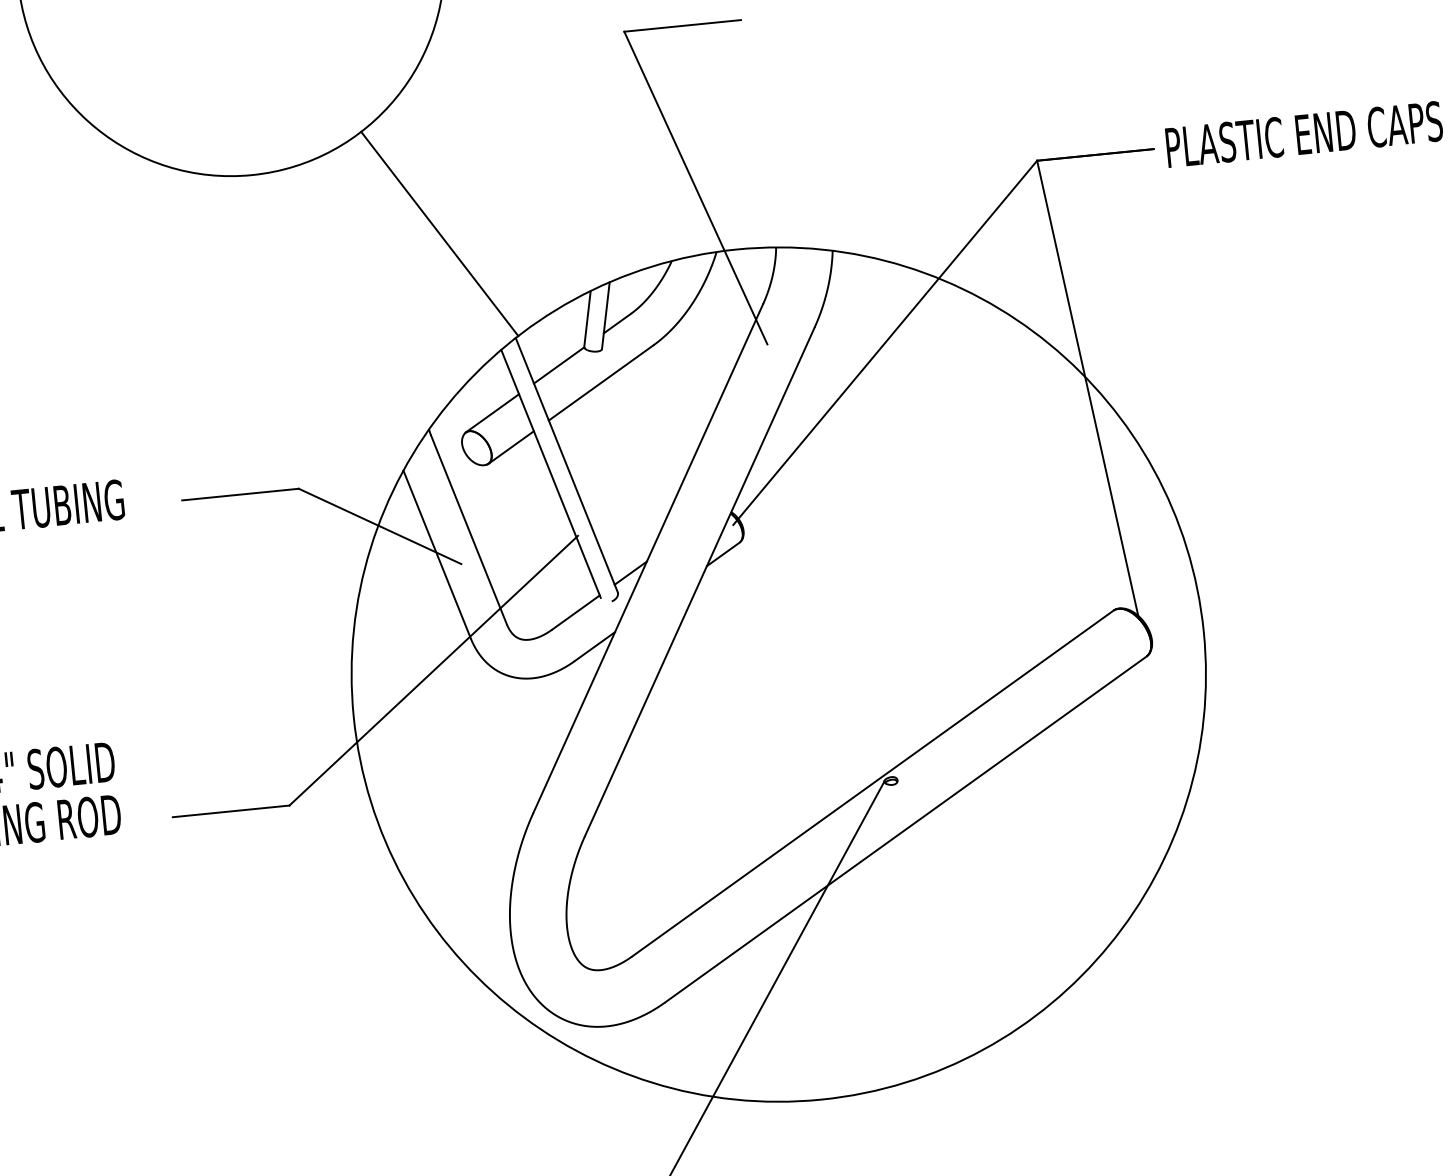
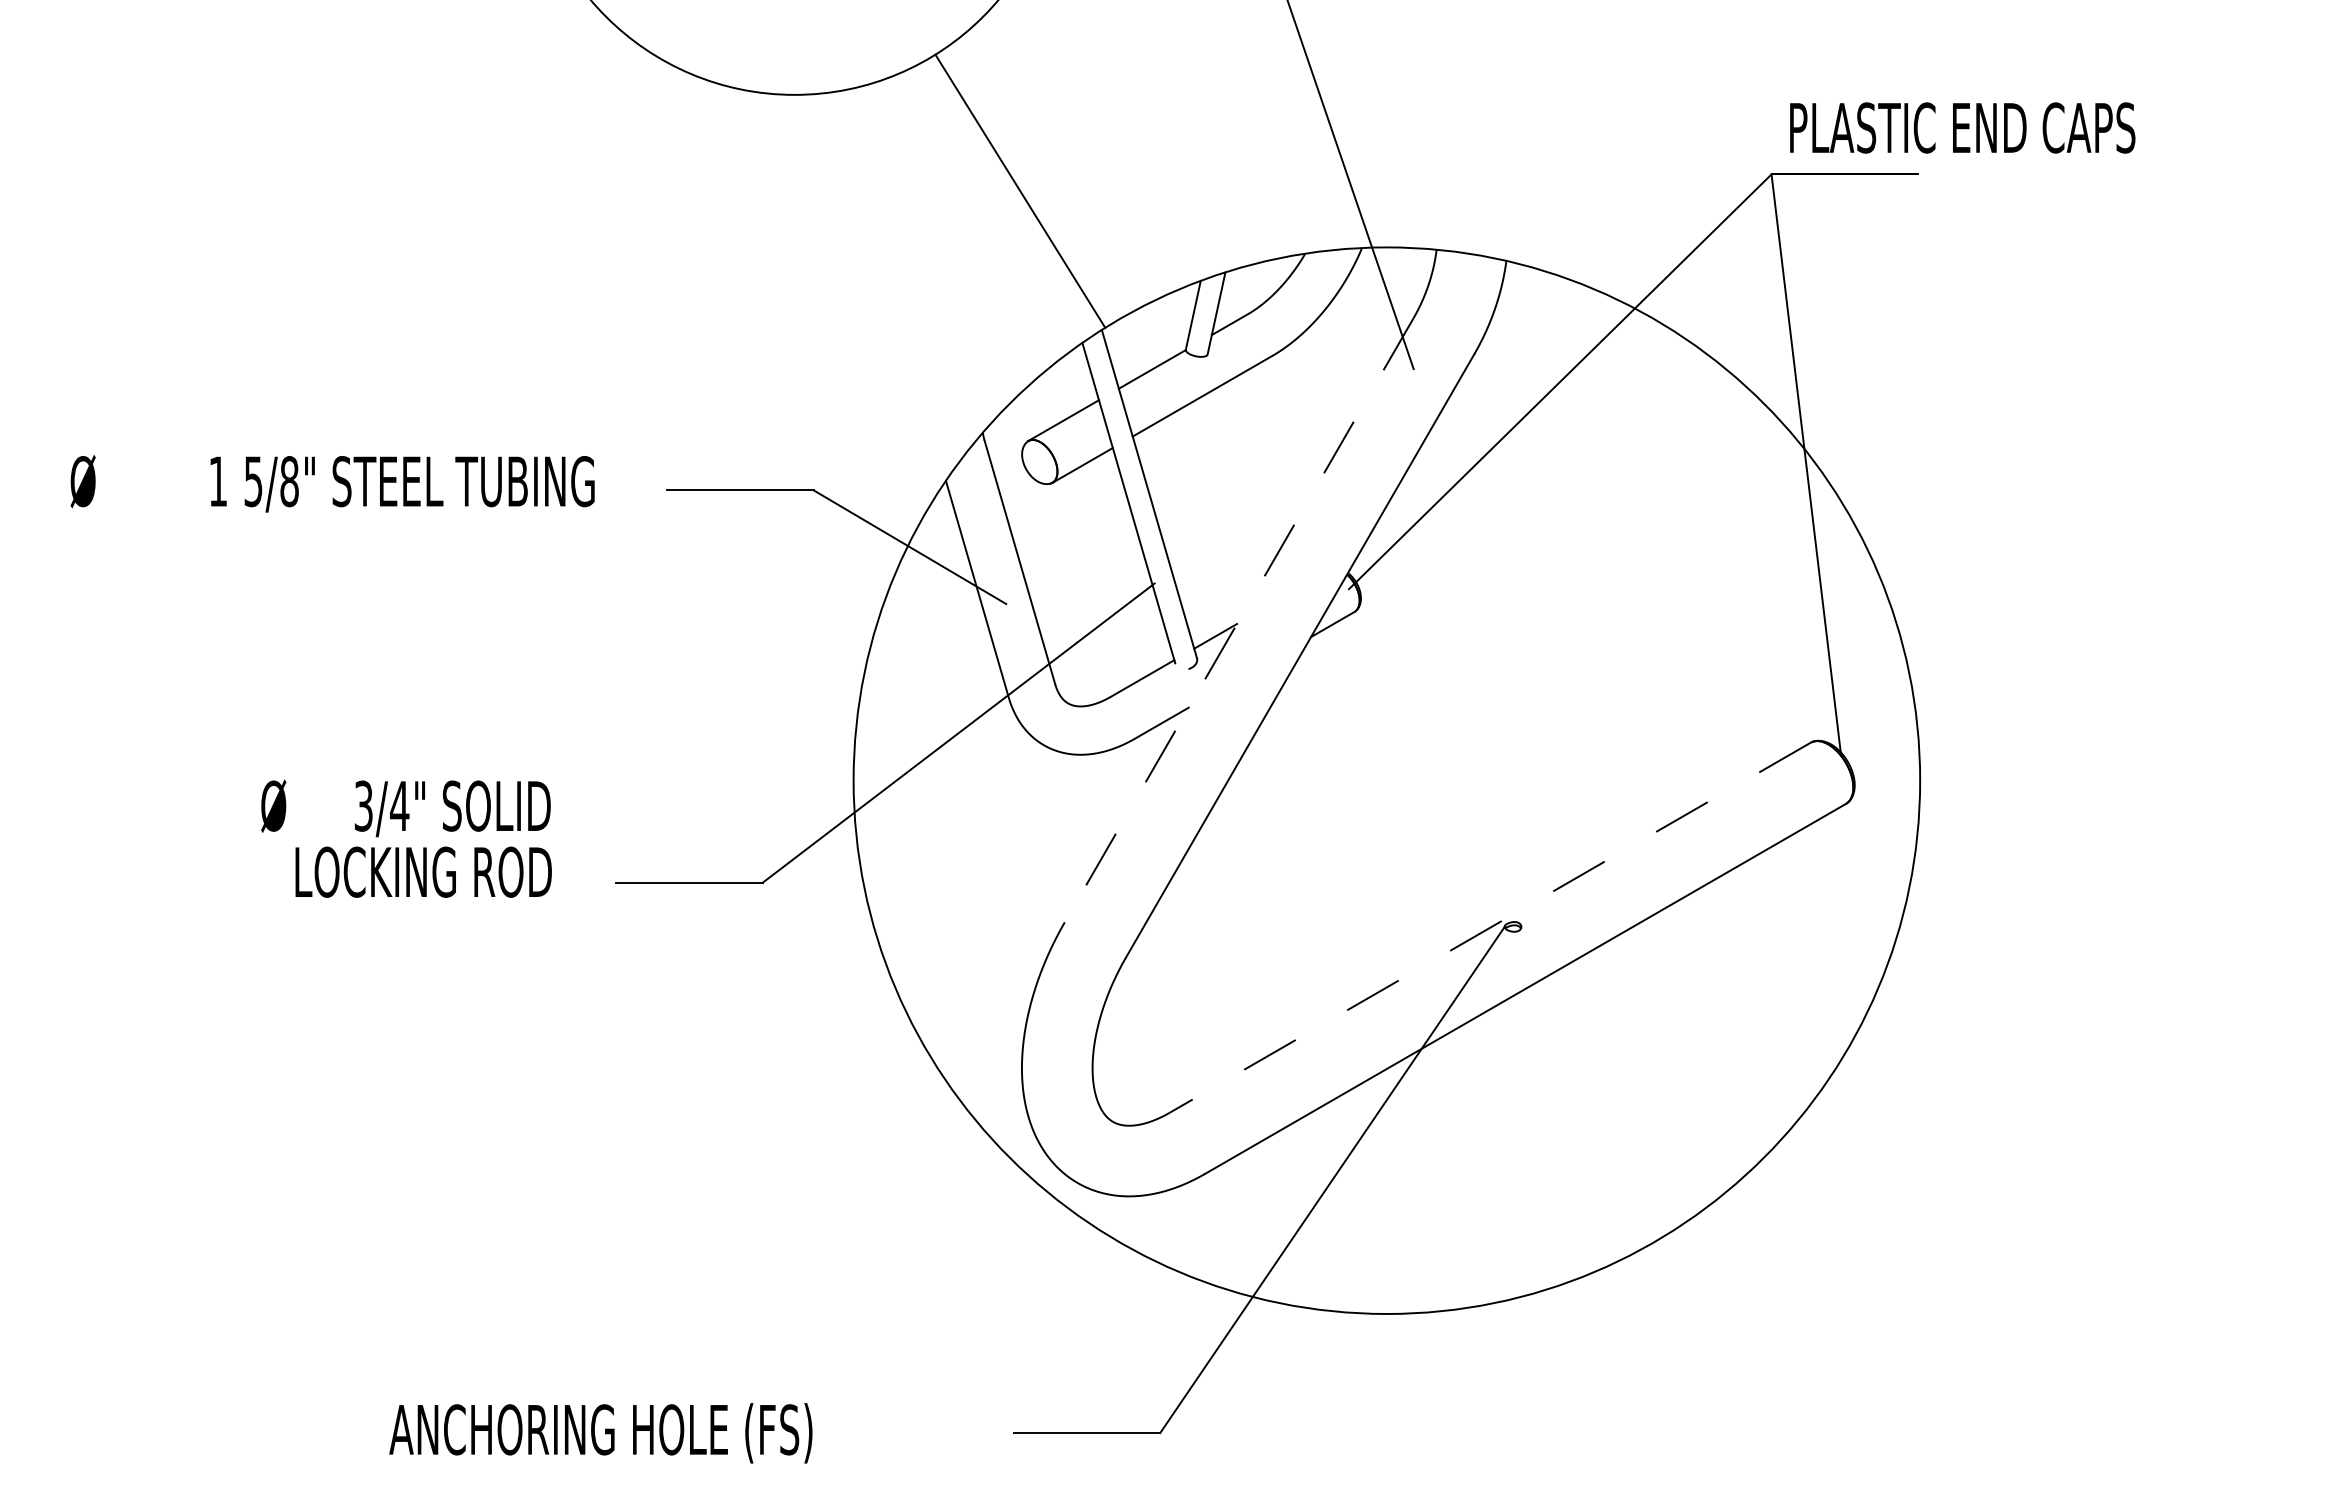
text: (1304, 134) -> (1962, 127), moved
line: (647, 558) -> (1238, 620), solid -> dashed
line: (872, 783) -> (1489, 927), solid -> dashed

